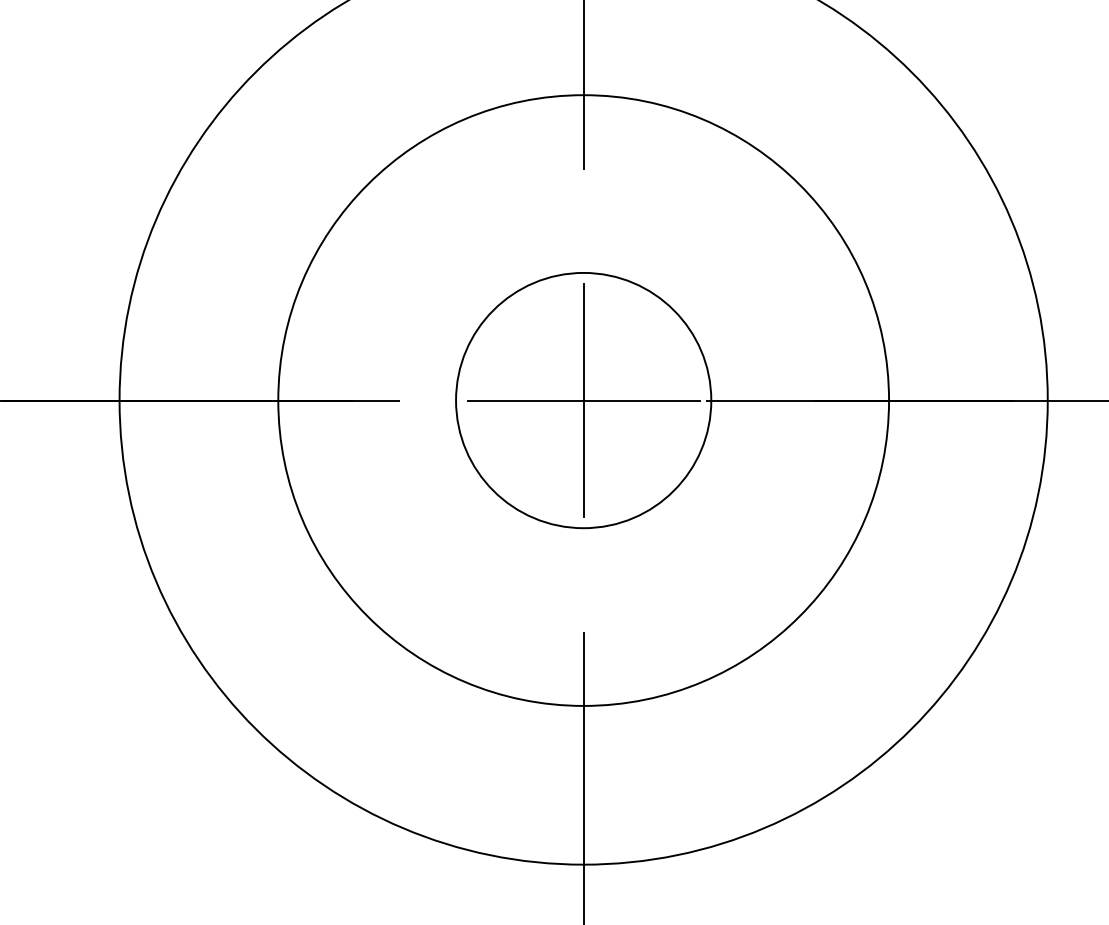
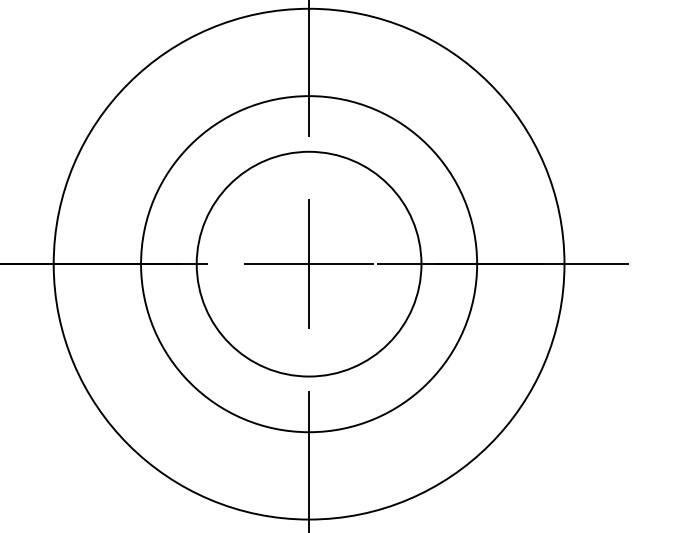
circle: (582, 399) -> (308, 263), size x1.6

